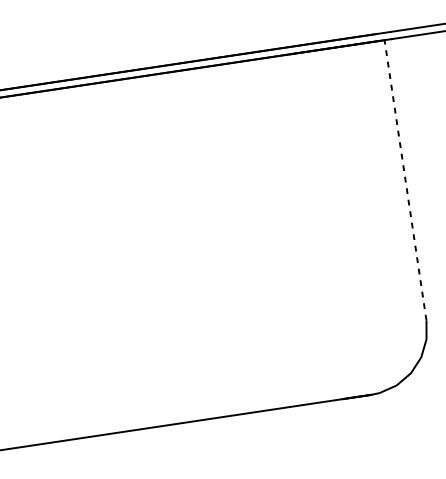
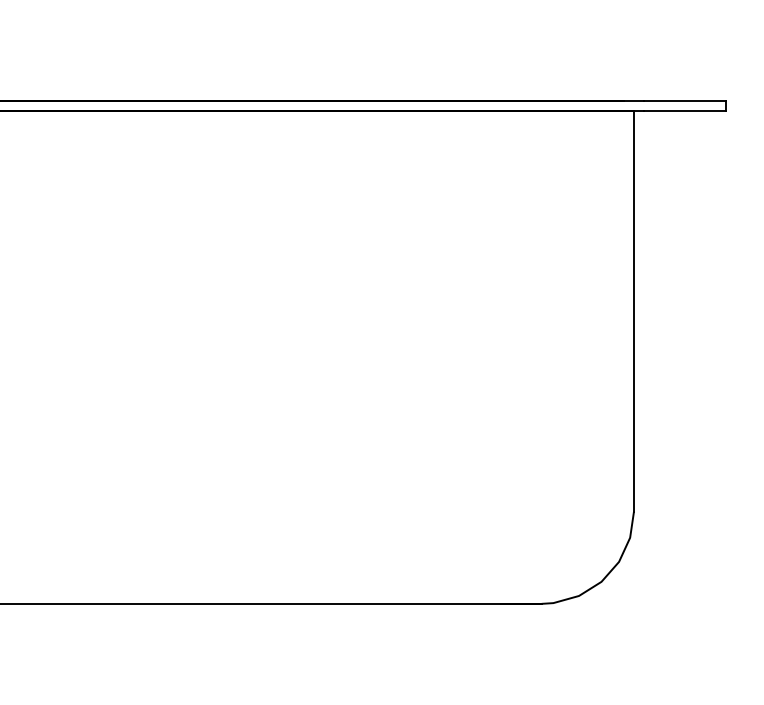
line: (405, 179) -> (634, 310), dashed -> solid

